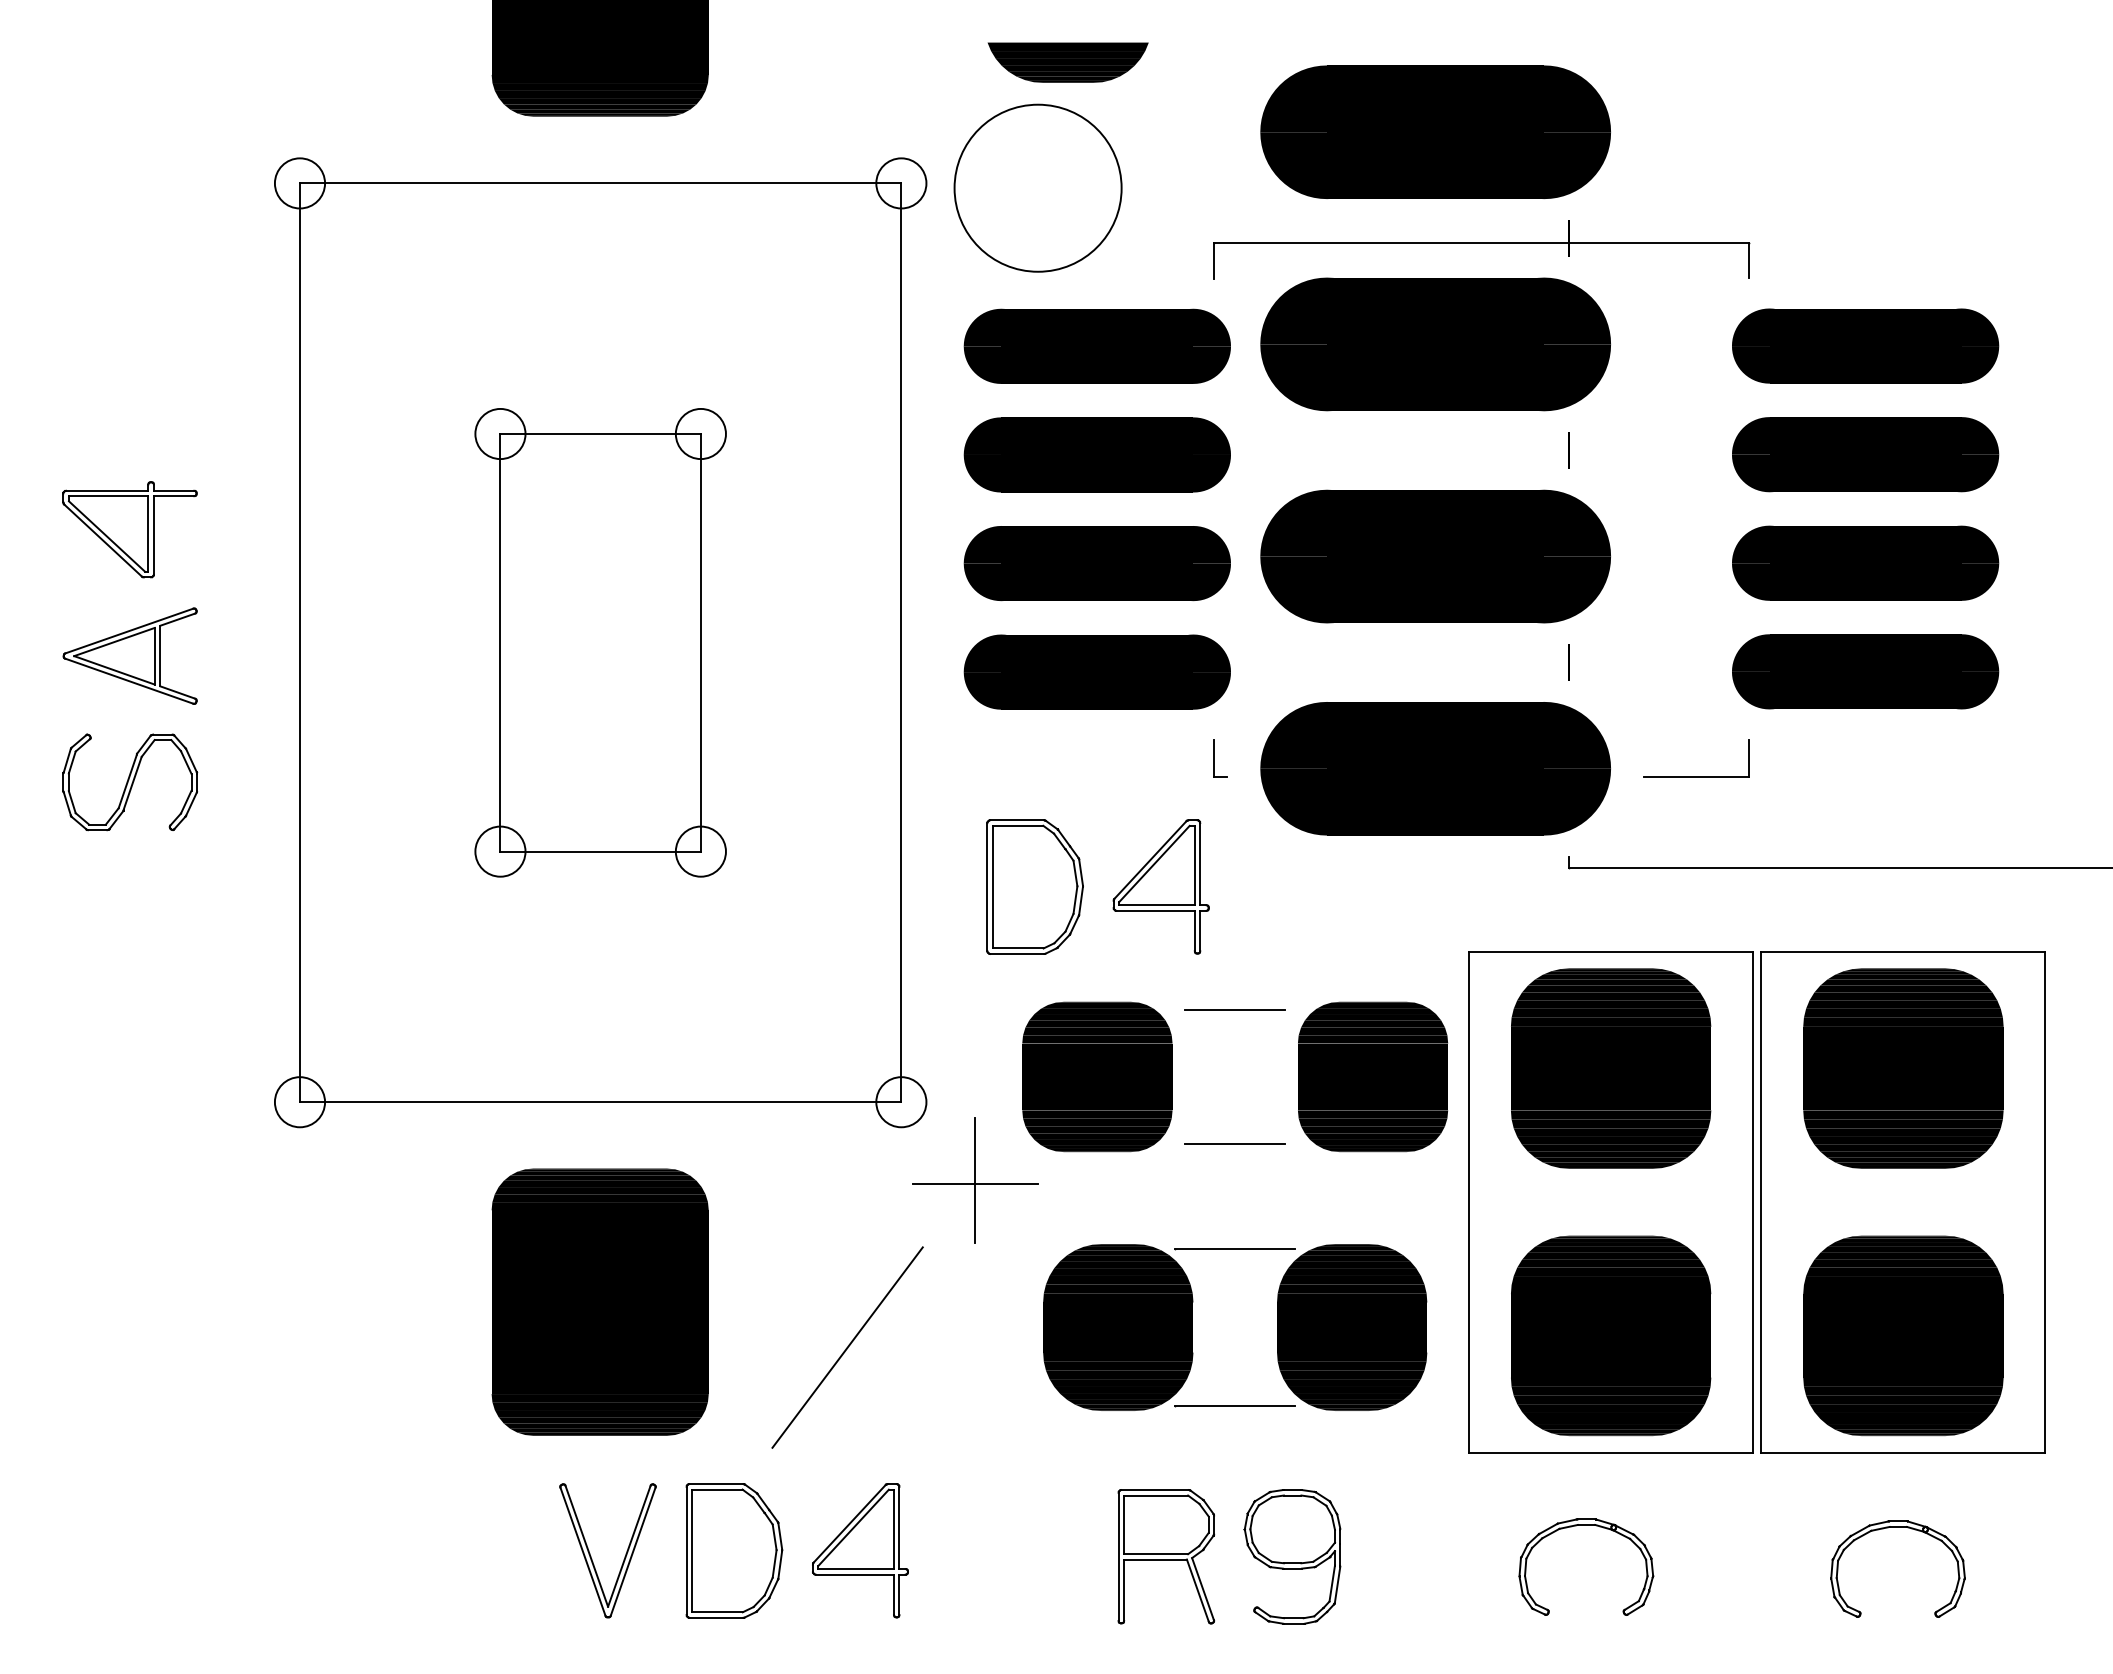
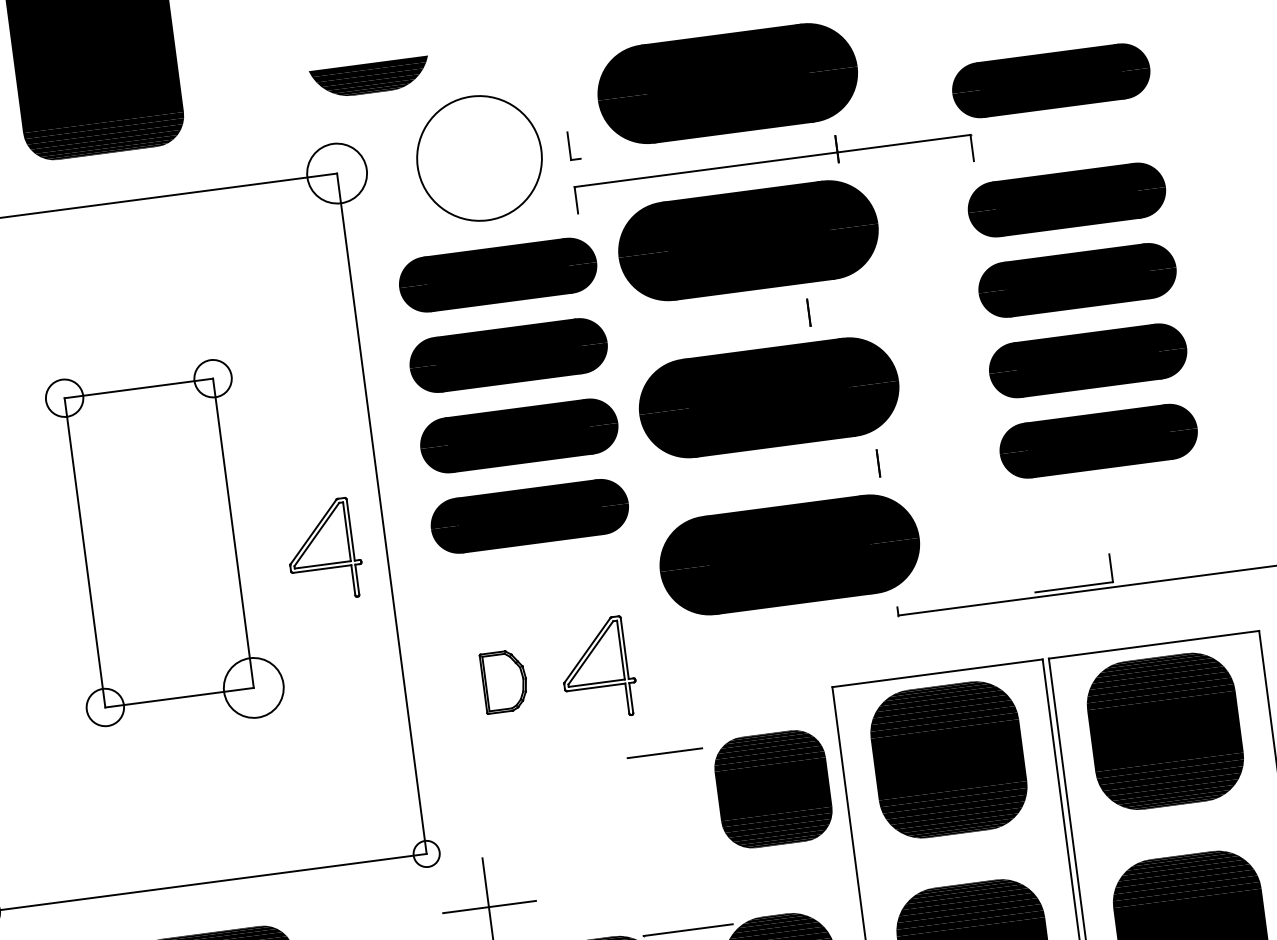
part: (1067, 62) -> (369, 78), moved
circle: (901, 183) -> (337, 173), size x1.6
part: (1865, 184) -> (1051, 80), added
circle: (1037, 187) -> (479, 157), moved
line: (1568, 450) -> (808, 312), moved
part: (817, 681) -> (323, 550), added
part: (1220, 758) -> (573, 145), moved
part: (1696, 776) -> (1074, 586), moved
circle: (700, 851) -> (253, 687), size x1.6
part: (1034, 886) -> (504, 681), size x0.6
part: (1097, 1076) -> (569, 815), removed
circle: (901, 1102) -> (426, 854), size x0.7
line: (1234, 1143) -> (677, 852), removed

